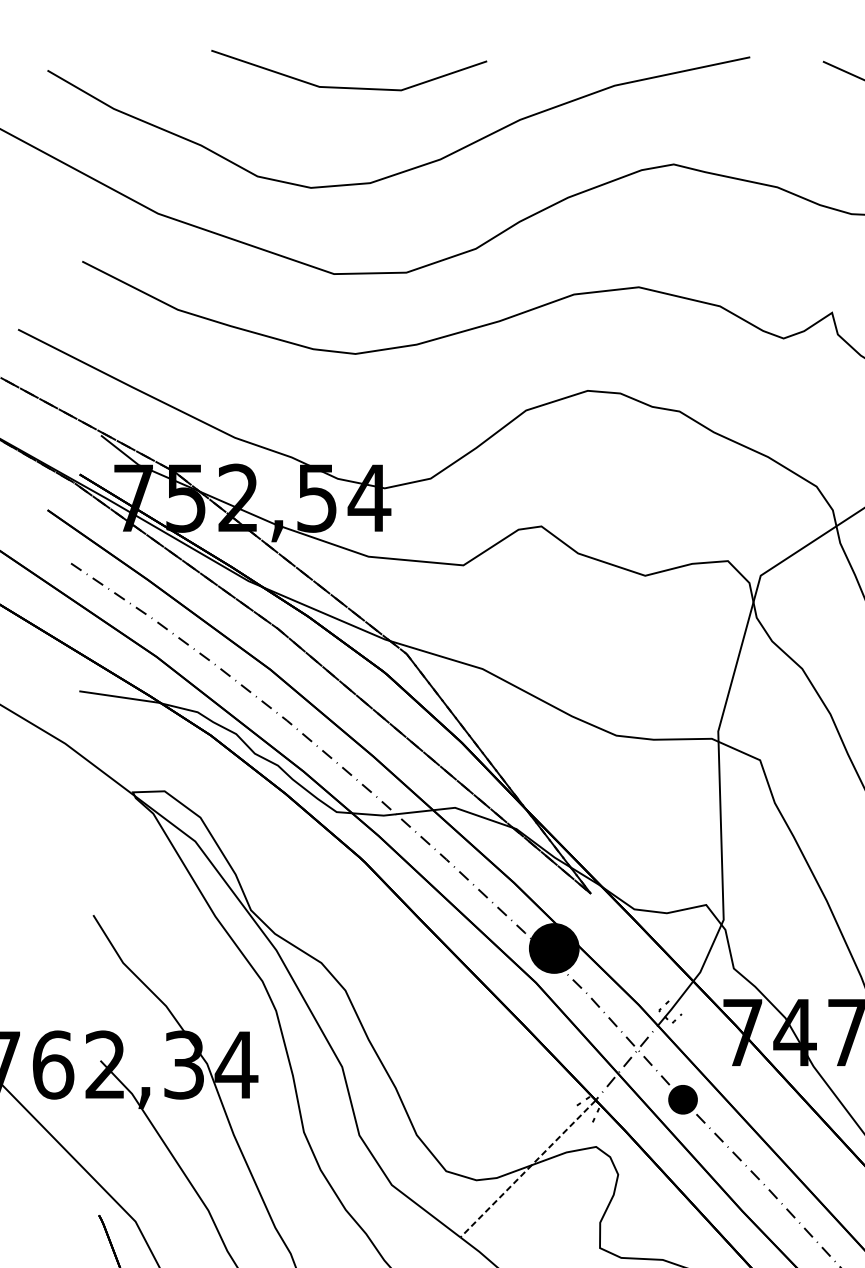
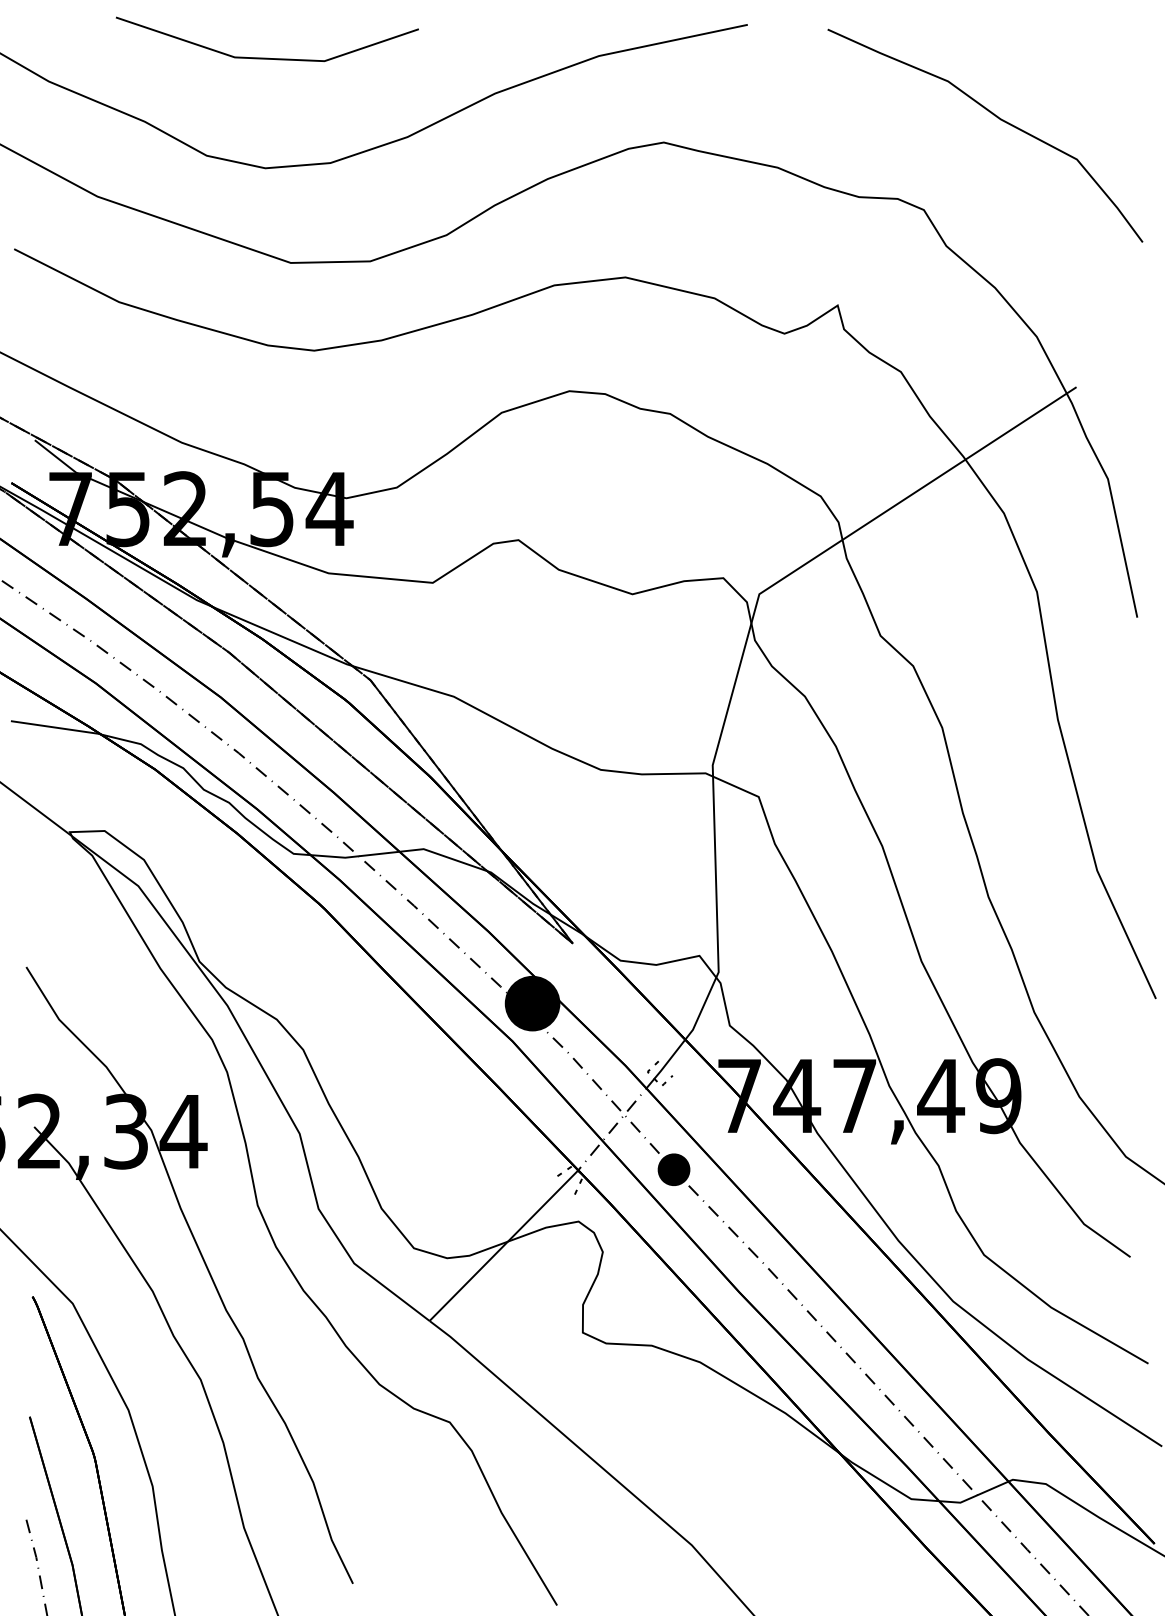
line: (348, 87) -> (266, 57), moved
line: (527, 1169) -> (503, 1246), dashed -> solid

